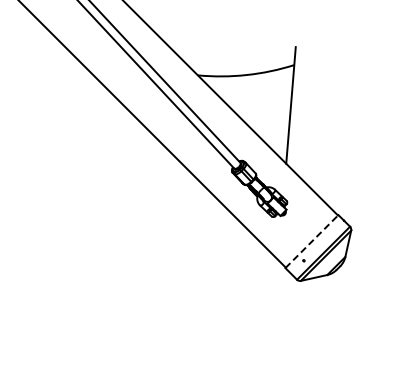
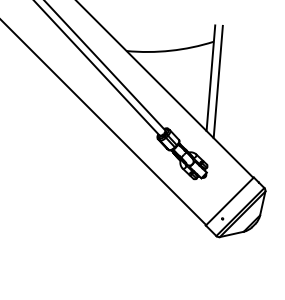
line: (299, 109) -> (218, 81), added
line: (312, 241) -> (230, 201), dashed -> solid

